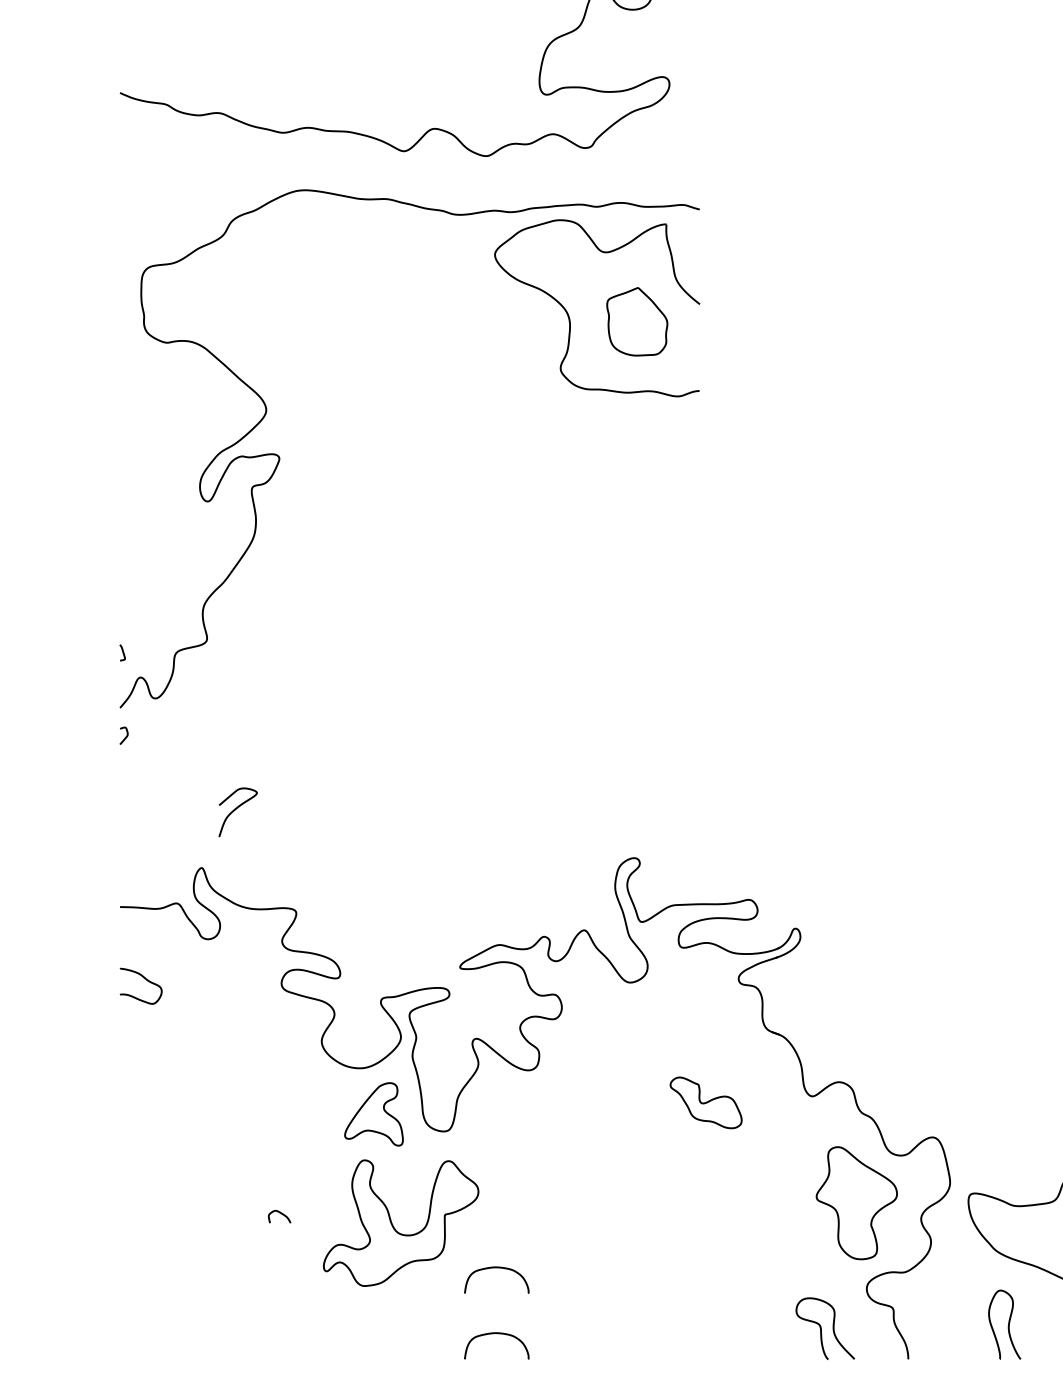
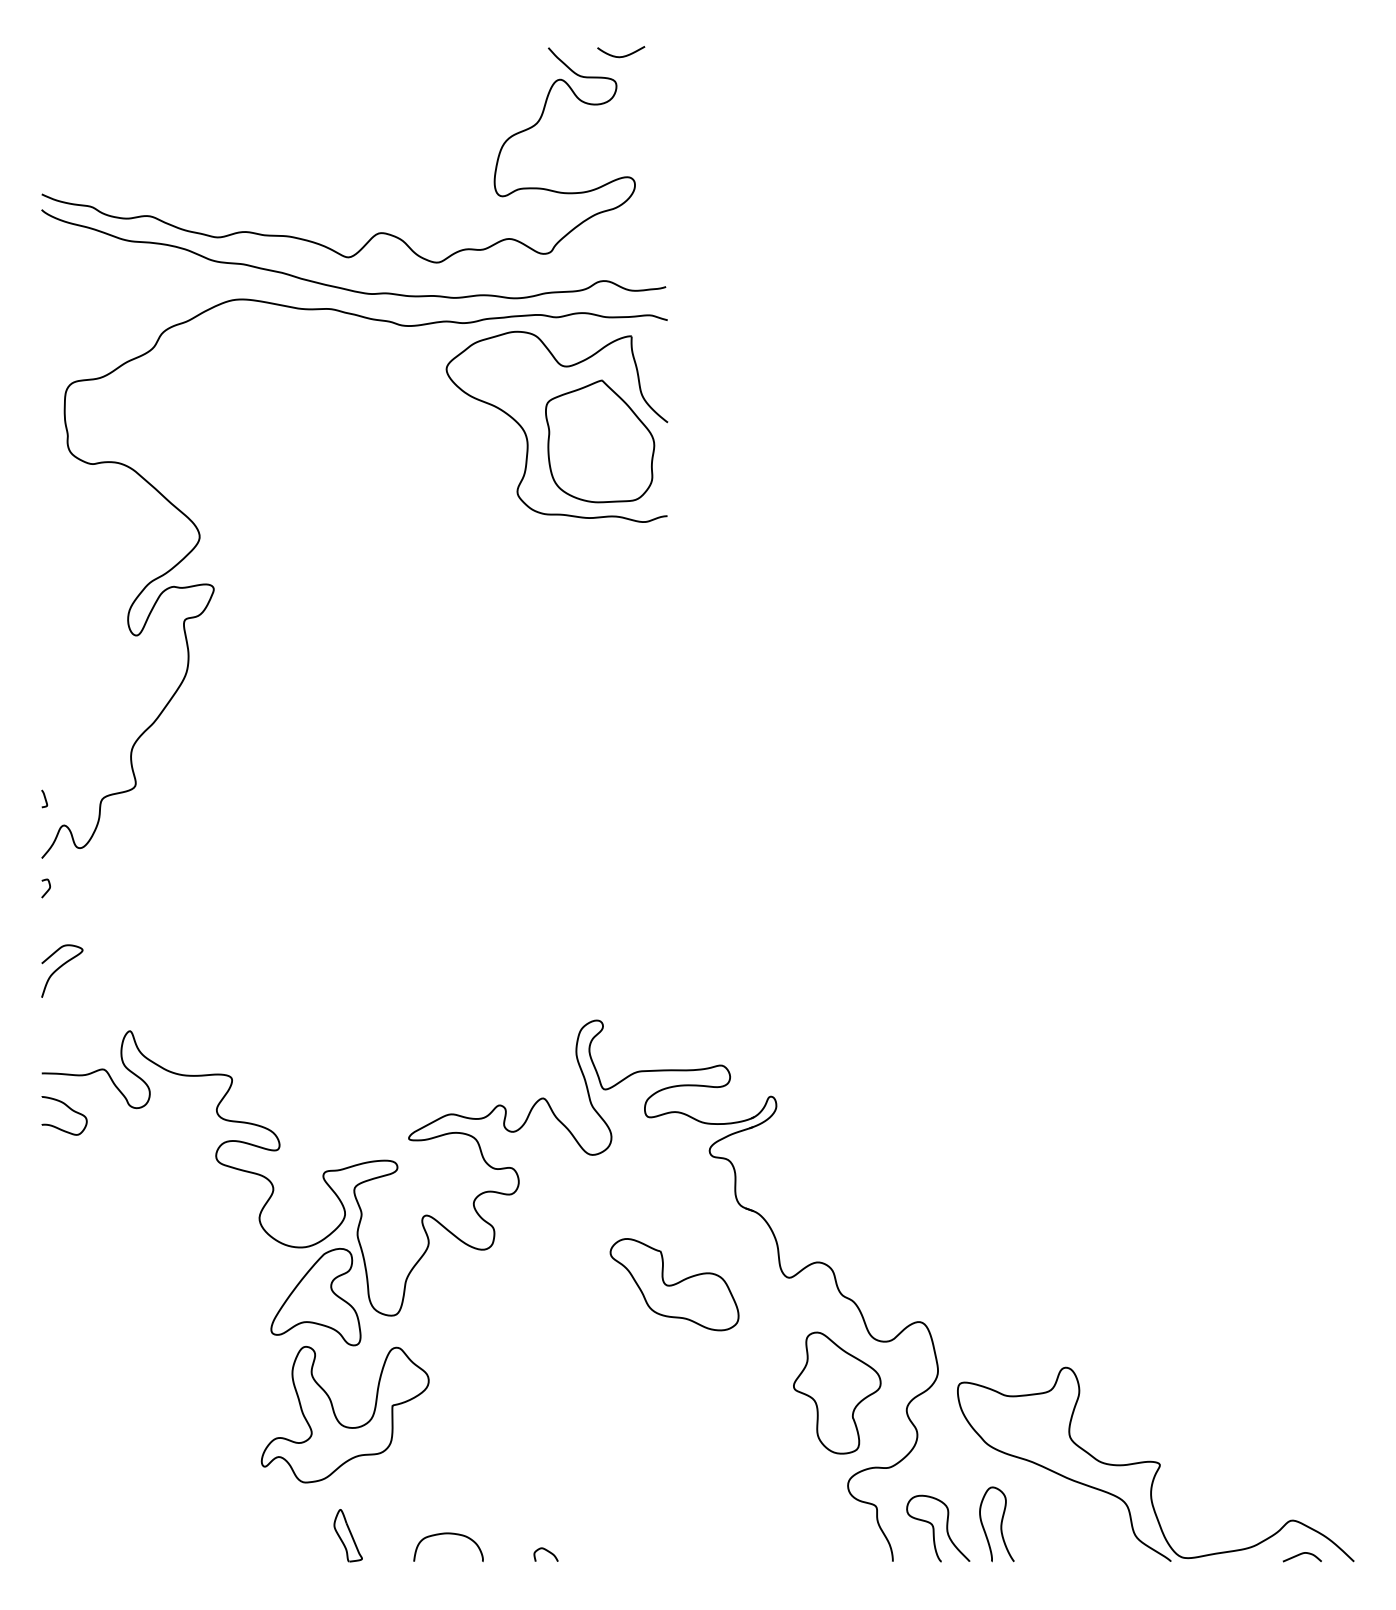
curve: (399, 179) -> (343, 287), added
part: (637, 321) -> (600, 441), size x1.67
curve: (236, 809) -> (60, 968), moved
curve: (145, 980) -> (69, 1109), moved
part: (706, 1102) -> (674, 1284), size x1.67
part: (373, 1114) -> (315, 1297), size x1.43
curve: (280, 1213) -> (546, 1551), moved
curve: (496, 1268) -> (448, 1463), removed
curve: (821, 1328) -> (934, 1528), moved
part: (403, 1335) -> (347, 1535), added

